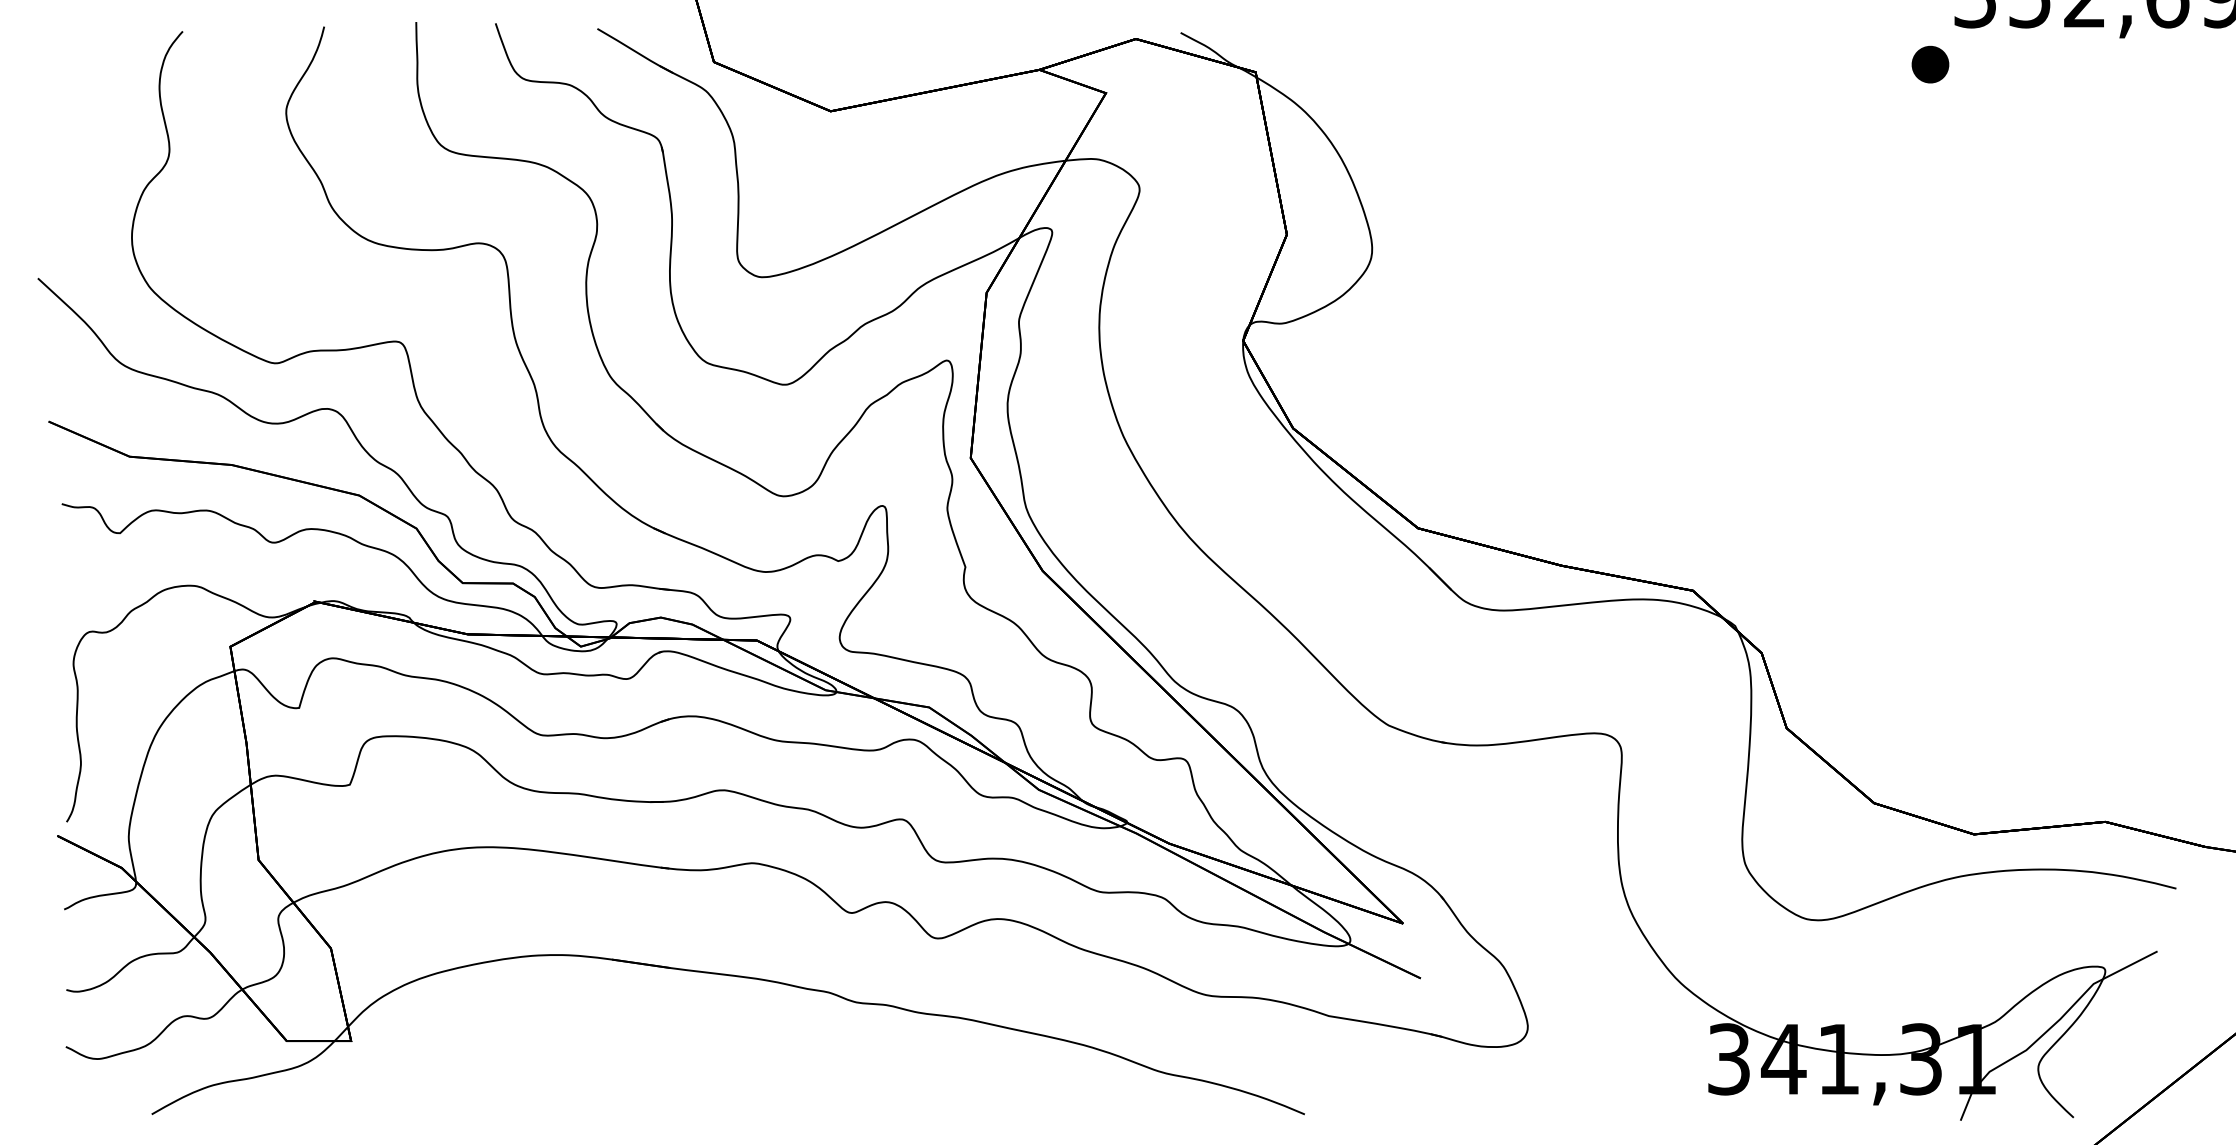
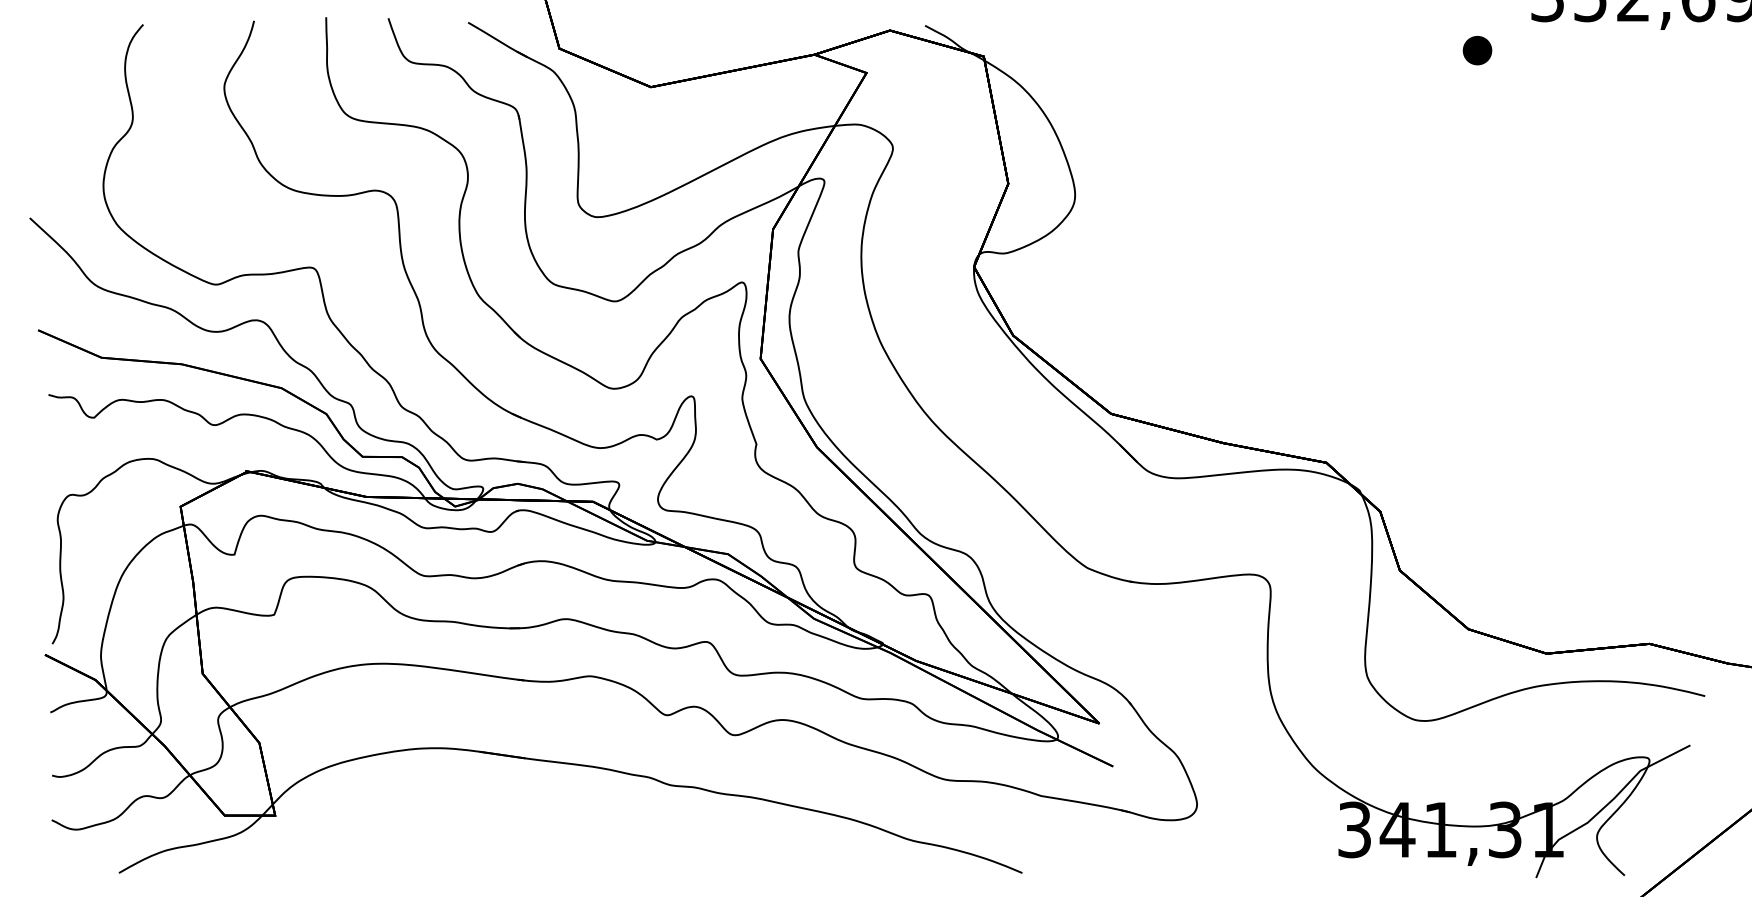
part: (1930, 64) -> (1477, 50), moved

